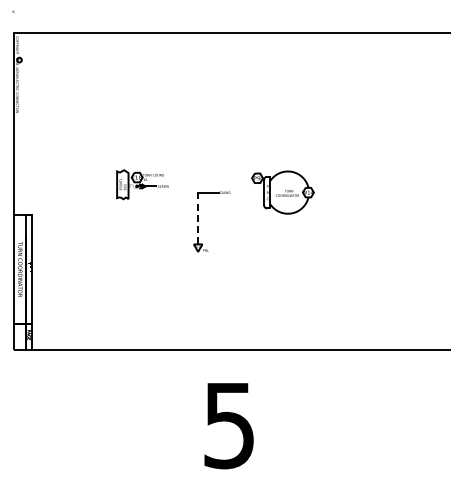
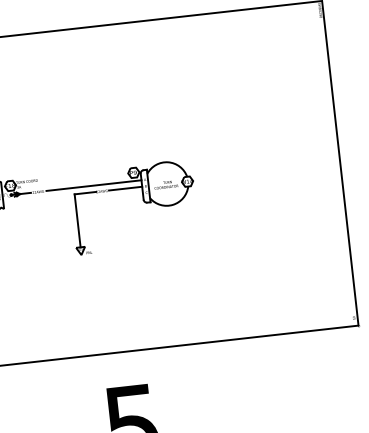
line: (217, 186) -> (93, 185), added
line: (247, 192) -> (125, 188), added
line: (198, 218) -> (77, 220), dashed -> solid

